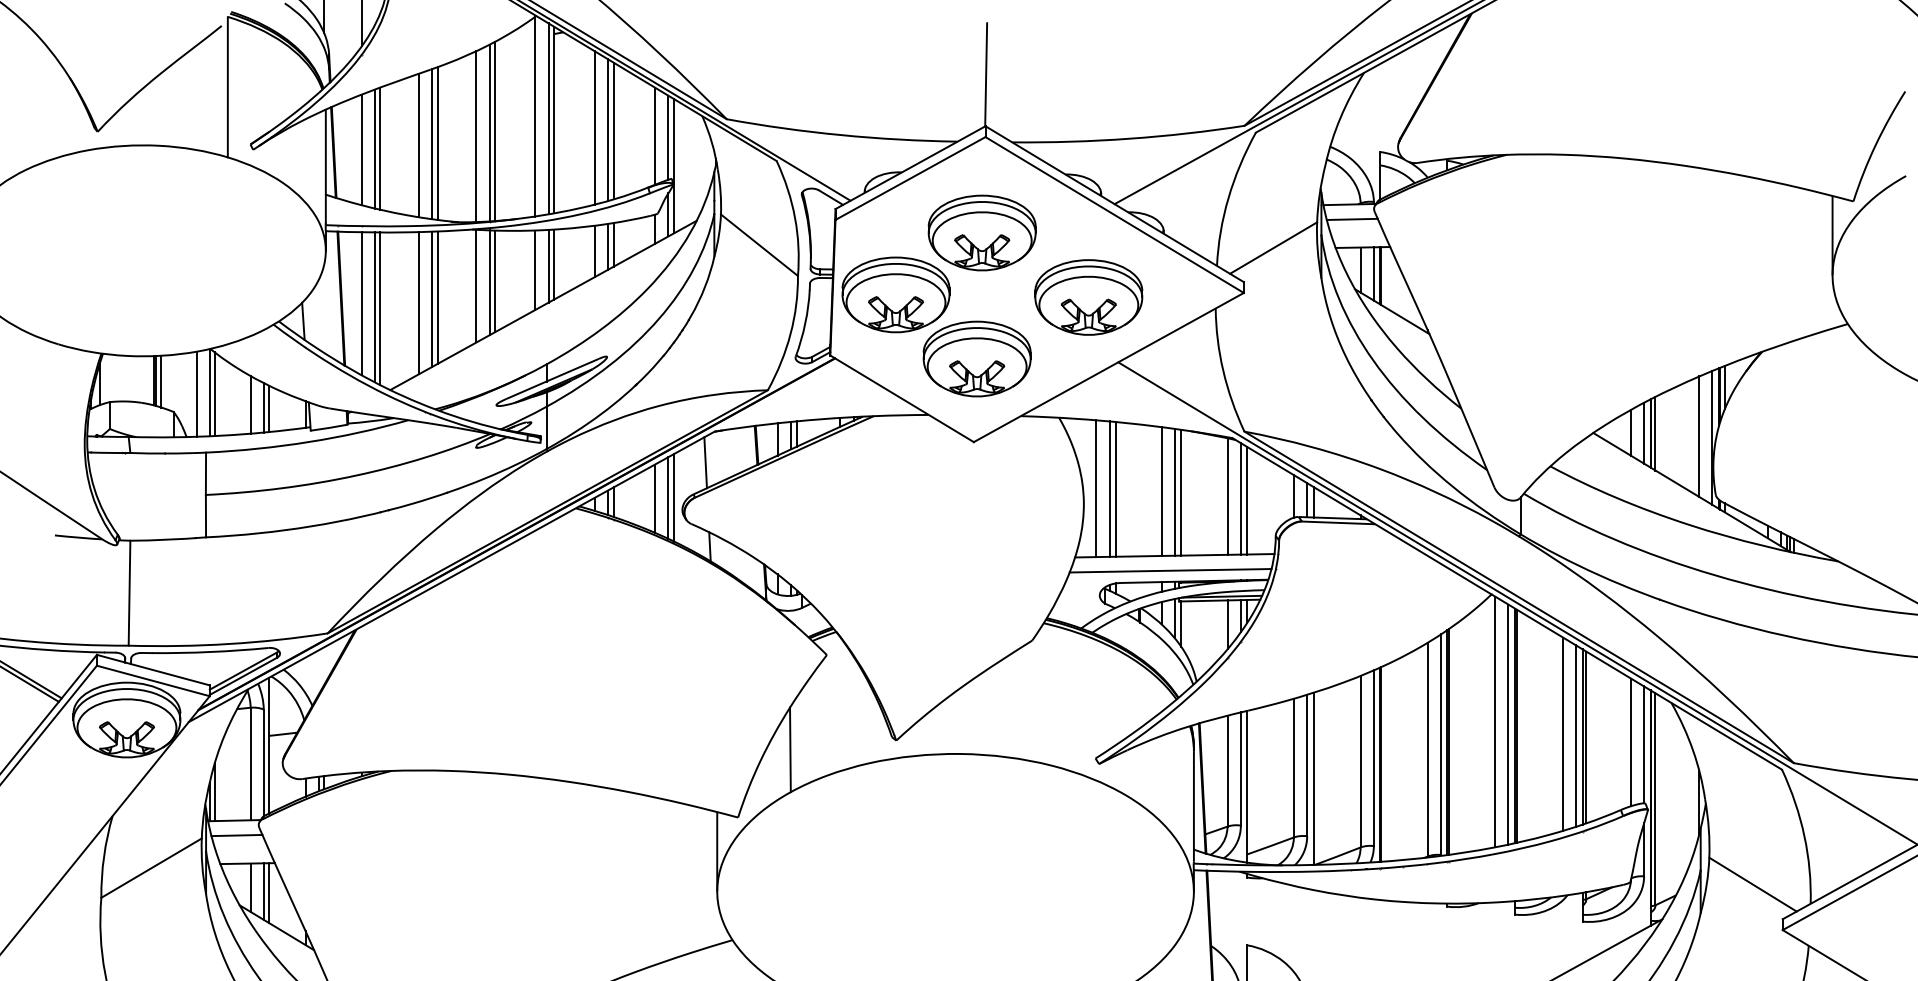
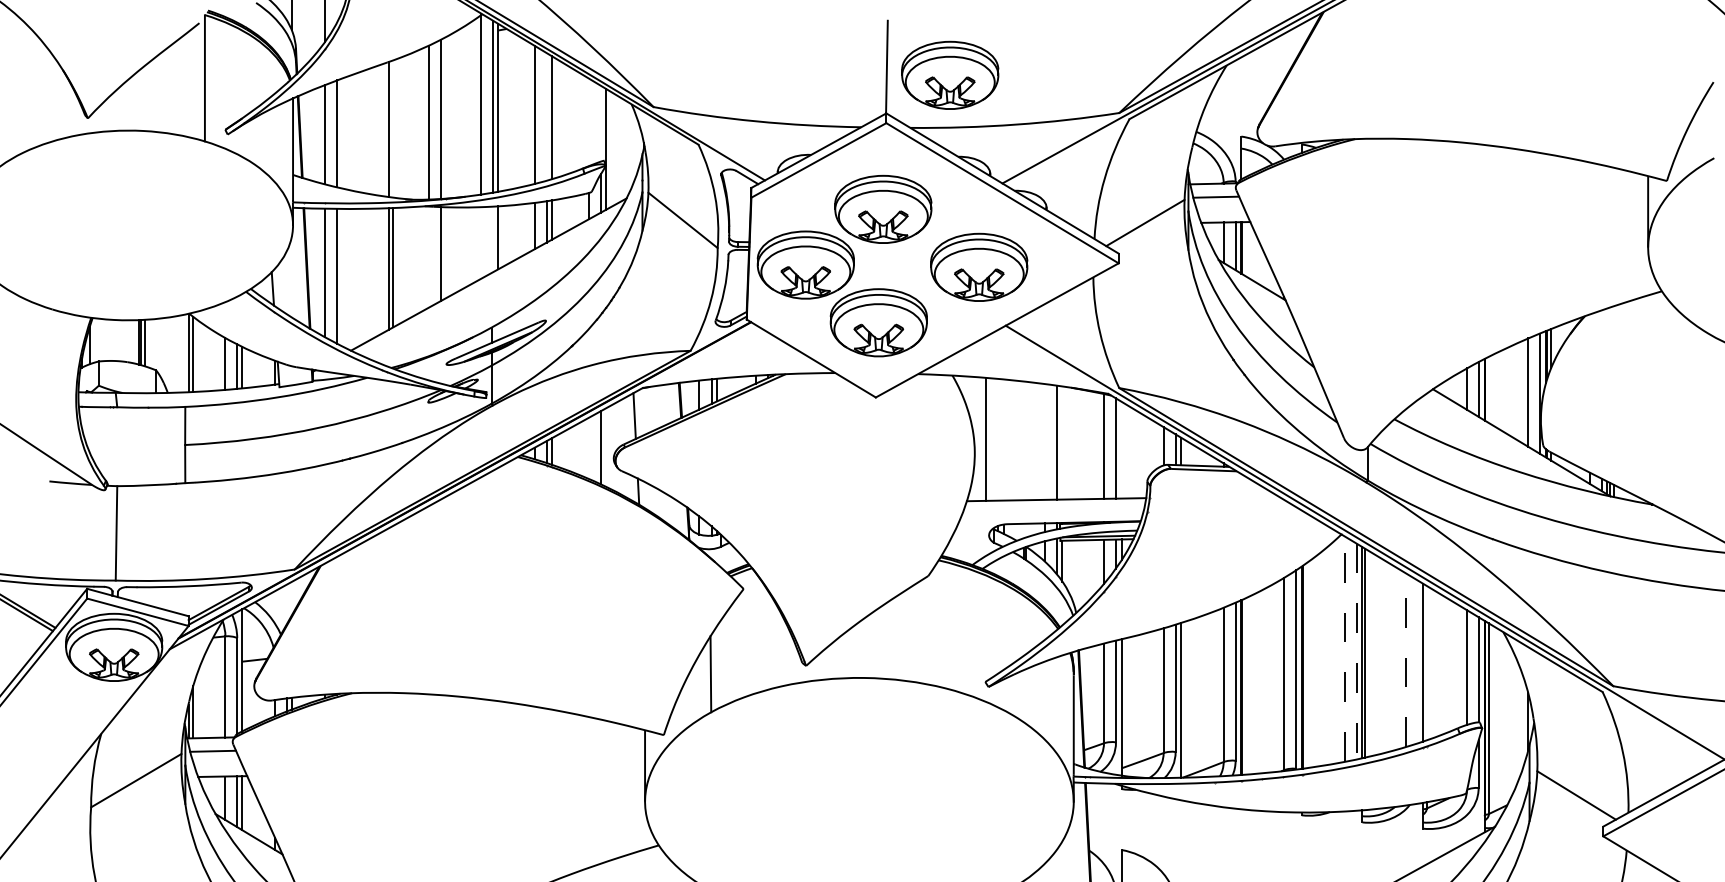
part: (1056, 82) -> (950, 74), added
line: (607, 129) -> (546, 116), removed
line: (495, 130) -> (445, 117), removed
line: (655, 136) -> (589, 122), removed
line: (668, 137) -> (601, 123), removed
line: (437, 143) -> (393, 128), removed
line: (418, 145) -> (376, 130), removed
line: (380, 148) -> (342, 133), removed
line: (548, 266) -> (493, 239), removed
line: (535, 269) -> (481, 242), removed
line: (495, 280) -> (445, 252), removed
line: (476, 285) -> (428, 256), removed
line: (418, 303) -> (376, 272), removed
line: (380, 308) -> (342, 277), removed
line: (196, 394) -> (176, 354), removed
line: (1655, 433) -> (1488, 389), removed
line: (1109, 488) -> (997, 439), removed
line: (1115, 488) -> (1003, 439), removed
line: (1161, 491) -> (1044, 441), removed
line: (1181, 492) -> (1062, 442), removed
line: (674, 497) -> (606, 447), removed
line: (655, 498) -> (589, 448), removed
line: (1246, 499) -> (1121, 449), removed
line: (1170, 570) -> (1052, 512), removed
line: (1494, 722) -> (1344, 649), solid -> dashed
line: (1508, 724) -> (1356, 651), solid -> dashed
line: (1562, 734) -> (1405, 660), solid -> dashed
line: (1576, 735) -> (1417, 661), removed
line: (1586, 736) -> (1426, 662), removed

